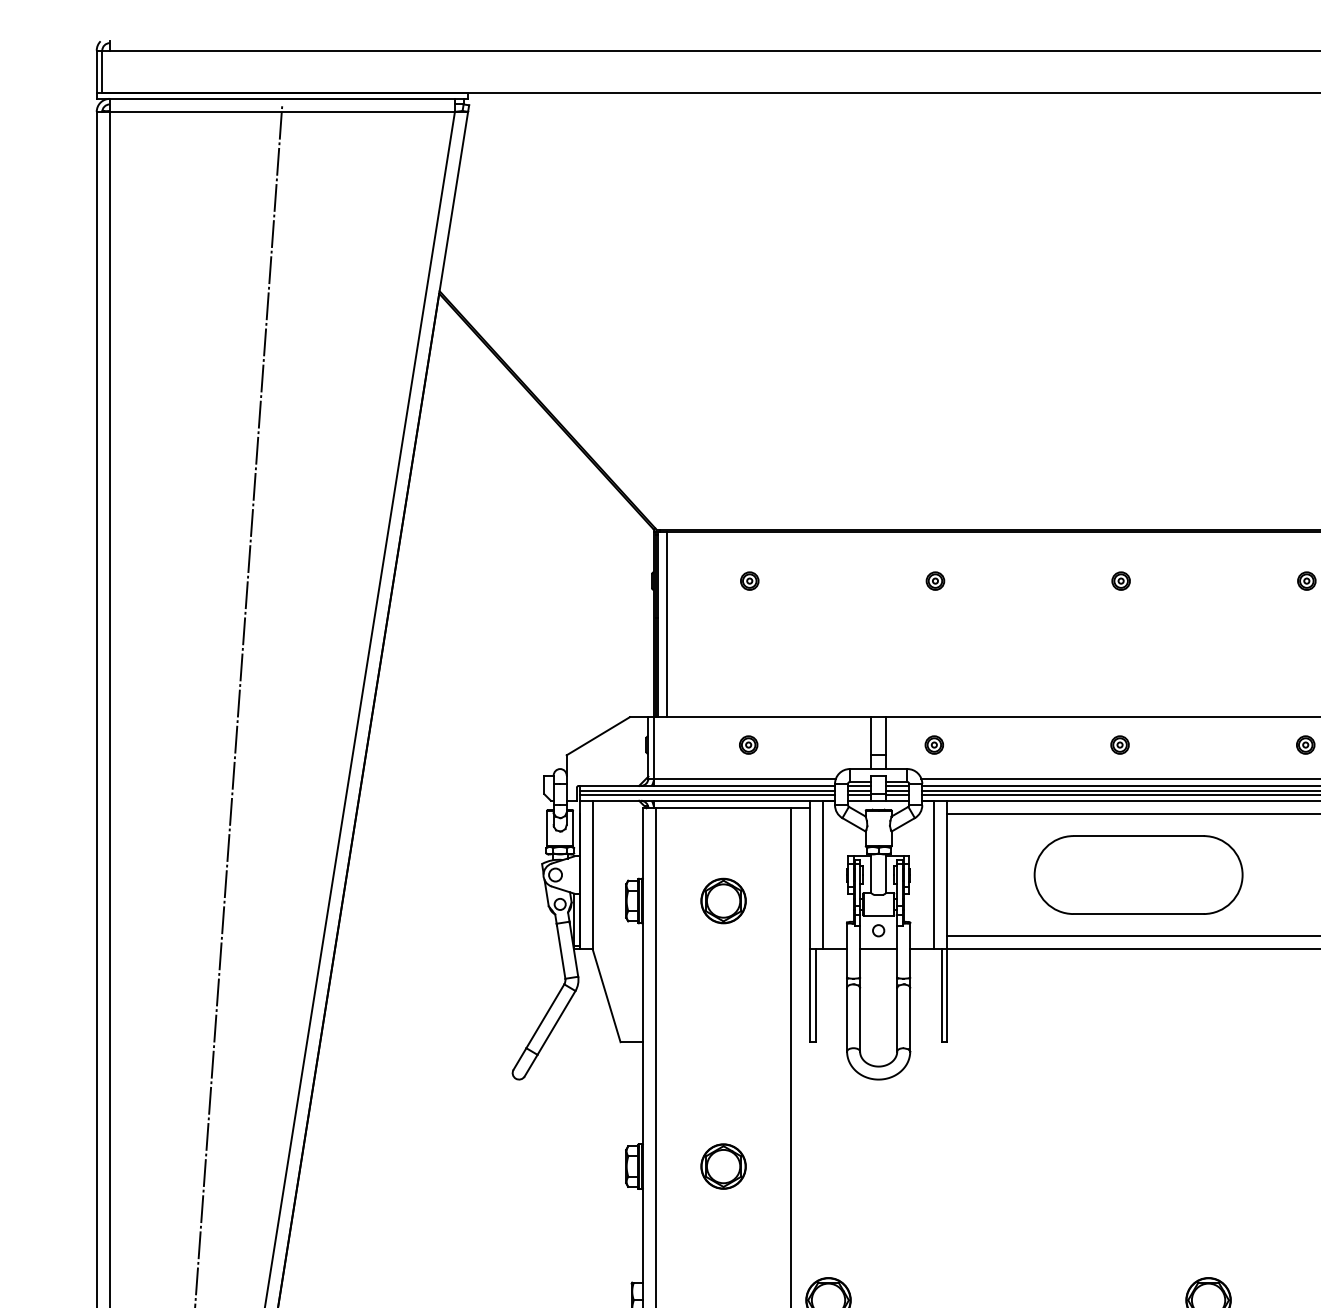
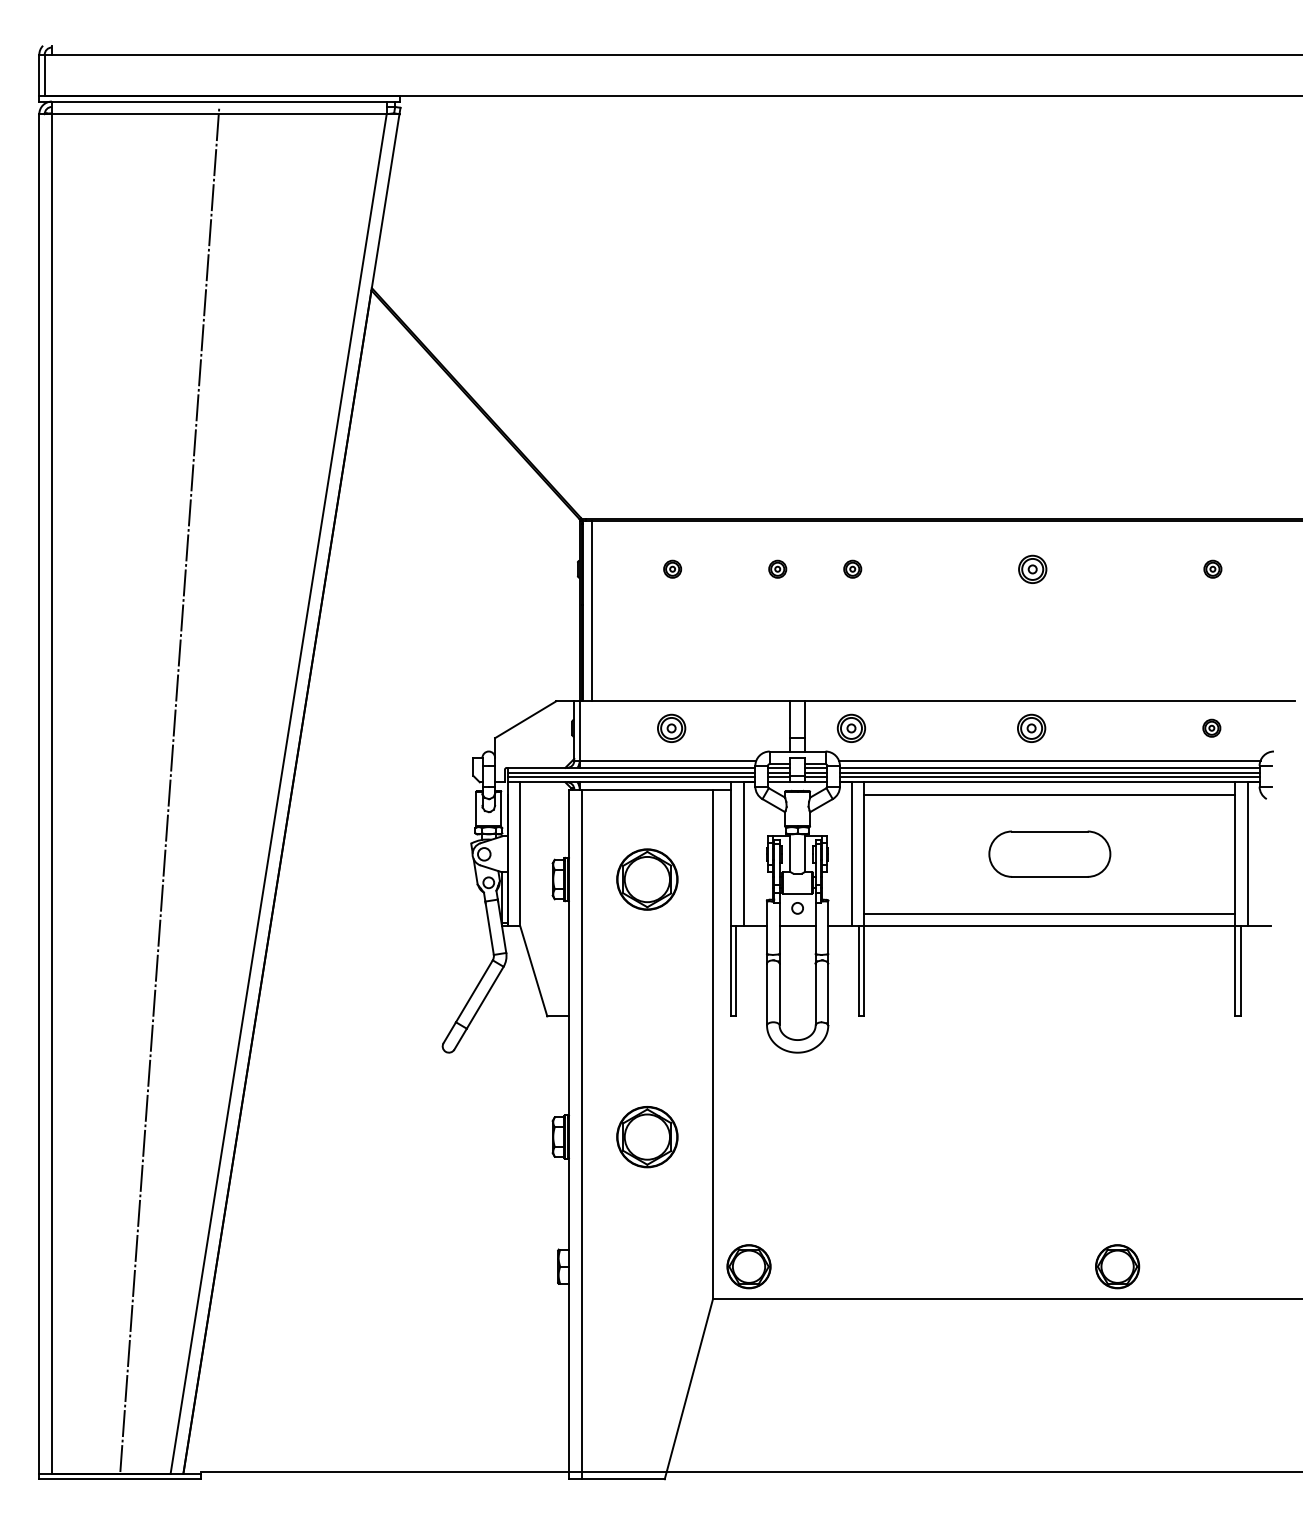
part: (857, 580) -> (777, 568), added
part: (1120, 580) -> (1032, 568), size x1.6
part: (748, 744) -> (671, 727), size x1.6
part: (934, 744) -> (851, 727), size x1.6
part: (1119, 744) -> (1031, 727), size x1.6
part: (1138, 874) -> (1049, 853), size x0.6
part: (722, 901) -> (646, 879), size x1.4
part: (722, 1165) -> (646, 1136), size x1.4

